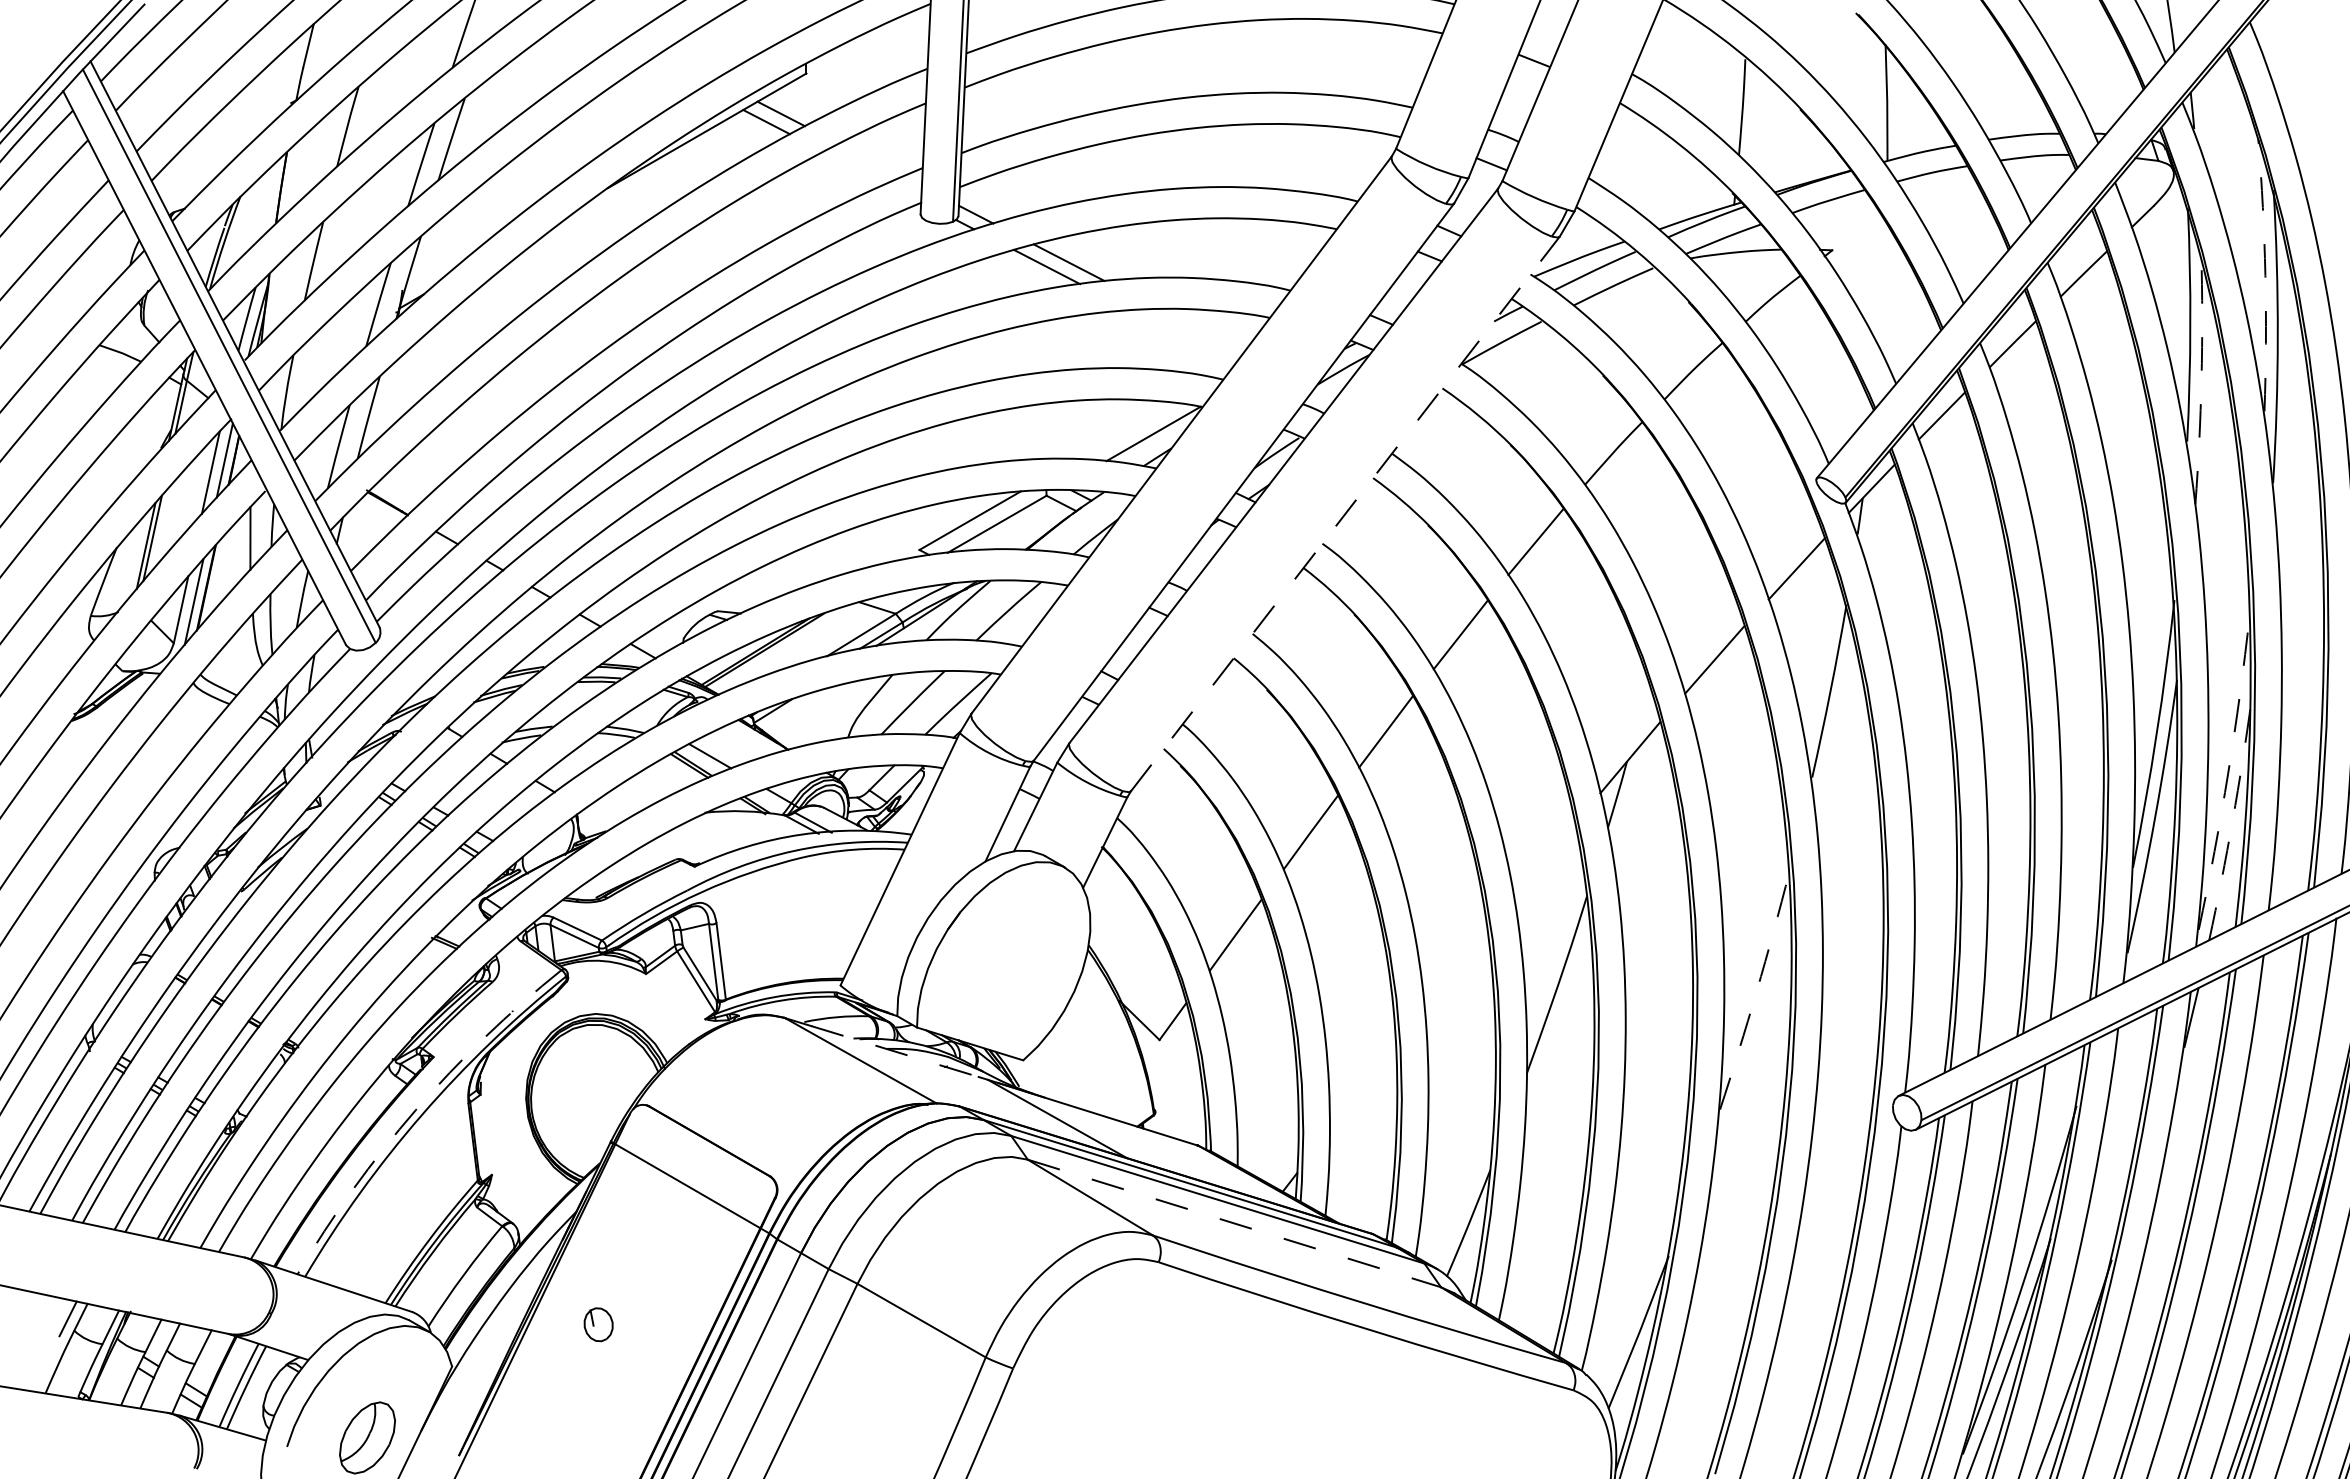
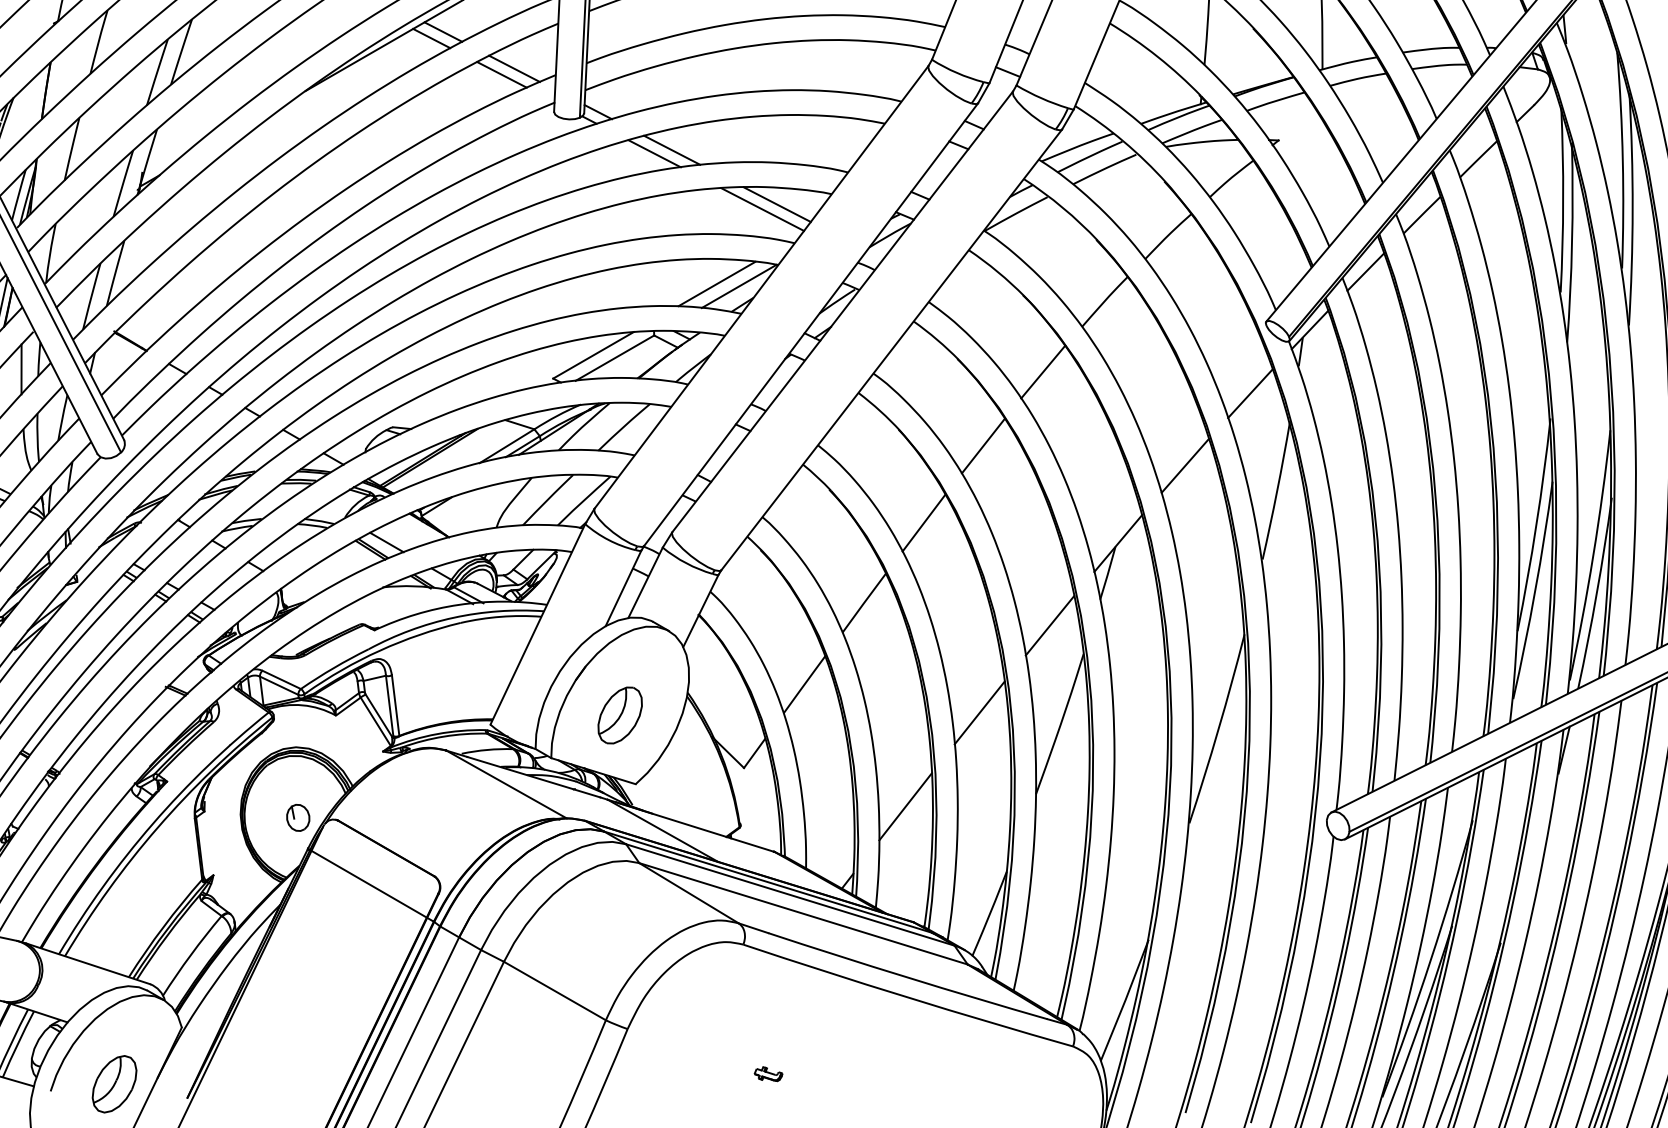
line: (870, 159) -> (514, 68), added
line: (854, 167) -> (501, 74), added
arc: (2265, 275) -> (1622, 160), dashed -> solid
line: (1201, 330) -> (777, 204), added
line: (1182, 337) -> (762, 209), added
arc: (2201, 378) -> (1572, 242), dashed -> solid
line: (1125, 430) -> (716, 283), added
line: (1345, 513) -> (891, 349), dashed -> solid
arc: (2228, 773) -> (1593, 556), dashed -> solid
arc: (2232, 820) -> (1596, 593), dashed -> solid
line: (1544, 860) -> (1049, 625), added
line: (1455, 970) -> (979, 712), added
part: (1003, 973) -> (619, 715), added
arc: (1756, 991) -> (1218, 729), dashed -> solid
line: (895, 1051) -> (534, 777), dashed -> solid
line: (1362, 1088) -> (905, 806), added
arc: (415, 1110) -> (152, 824), dashed -> solid
line: (1234, 1223) -> (803, 913), dashed -> solid
part: (598, 1324) -> (298, 817), moved
part: (1190, 1424) -> (768, 1073), added

